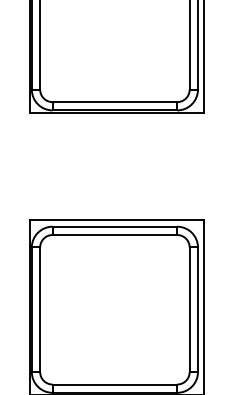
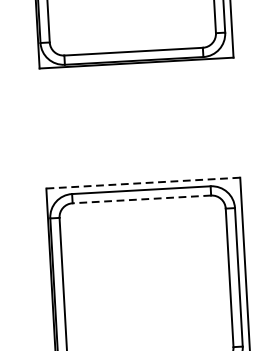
line: (116, 220) -> (142, 183), solid -> dashed
line: (114, 235) -> (141, 199), solid -> dashed

